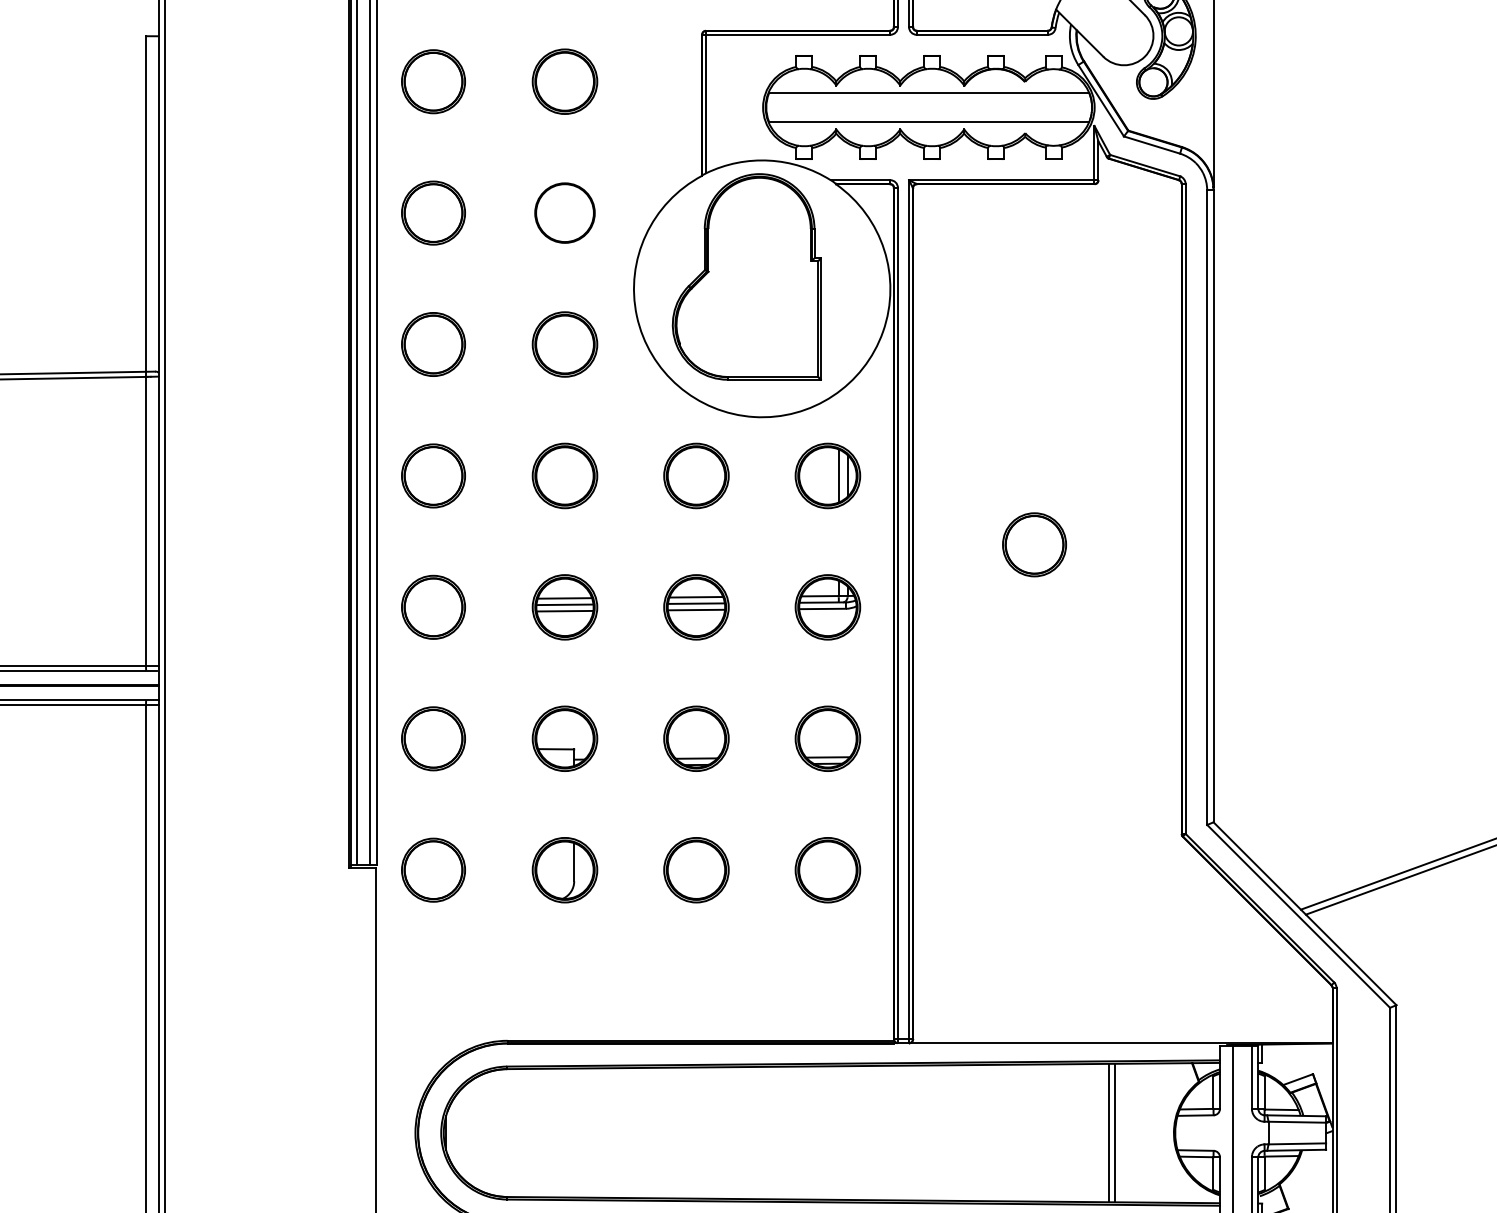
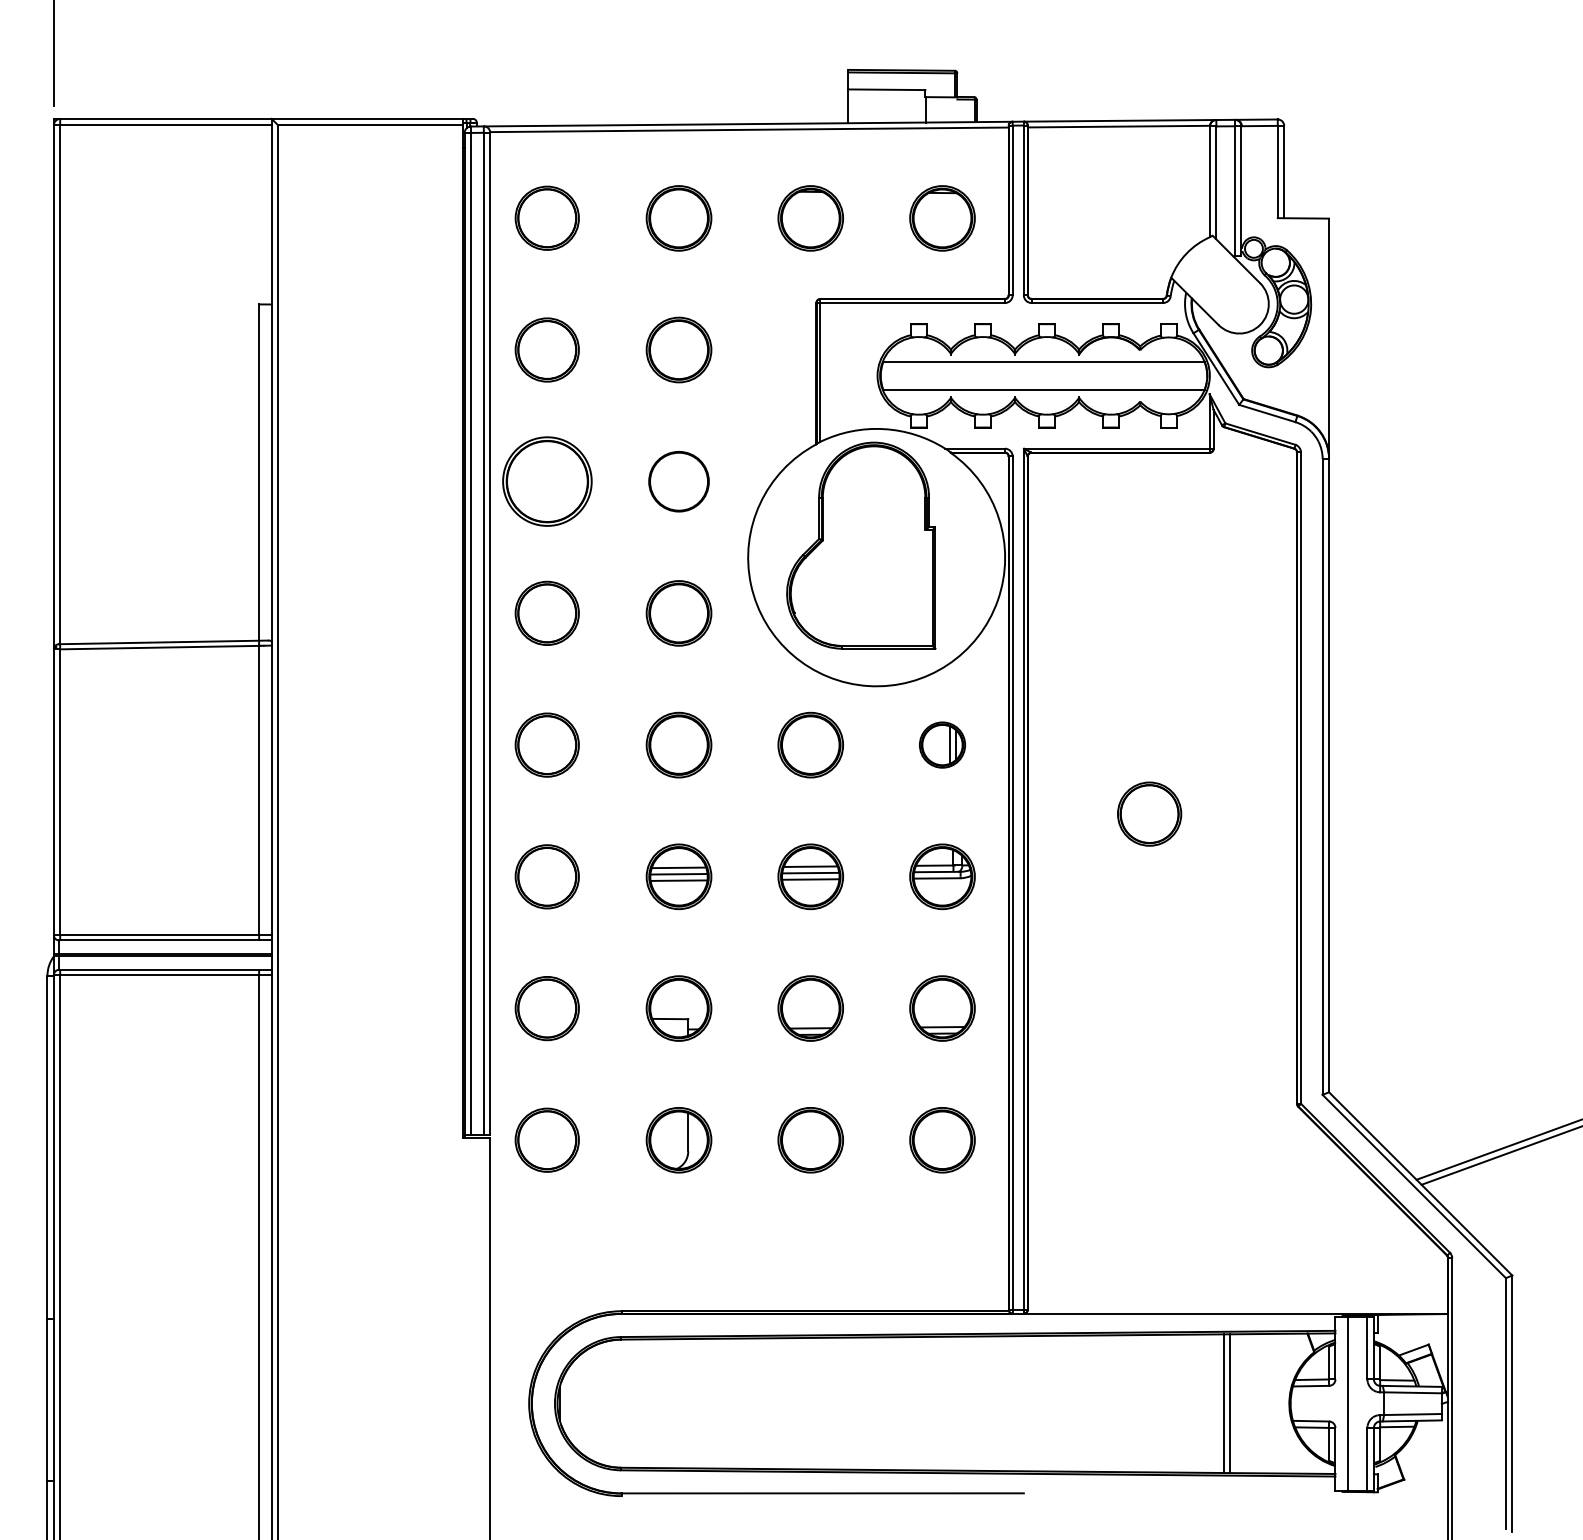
part: (432, 212) -> (546, 481), size x1.4
part: (827, 475) -> (942, 744), size x0.7

